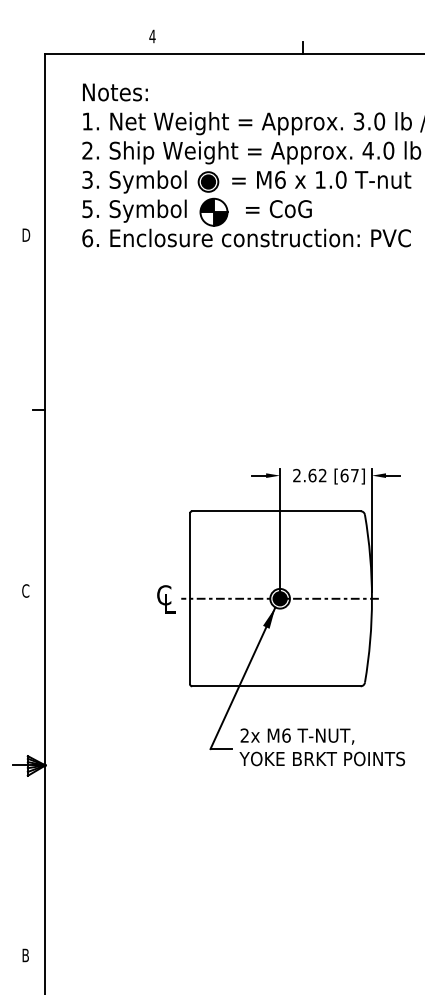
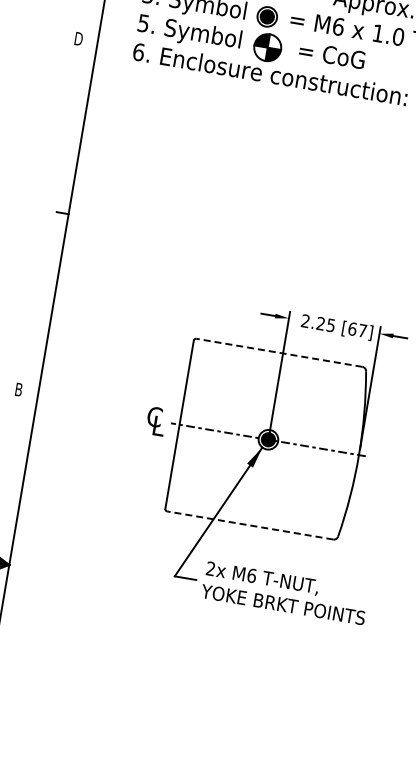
text: (317, 475) -> (325, 324), 2.62 -> 2.25
line: (275, 511) -> (278, 352), solid -> dashed
text: (25, 590) -> (18, 389), C -> B
line: (275, 686) -> (249, 525), solid -> dashed

